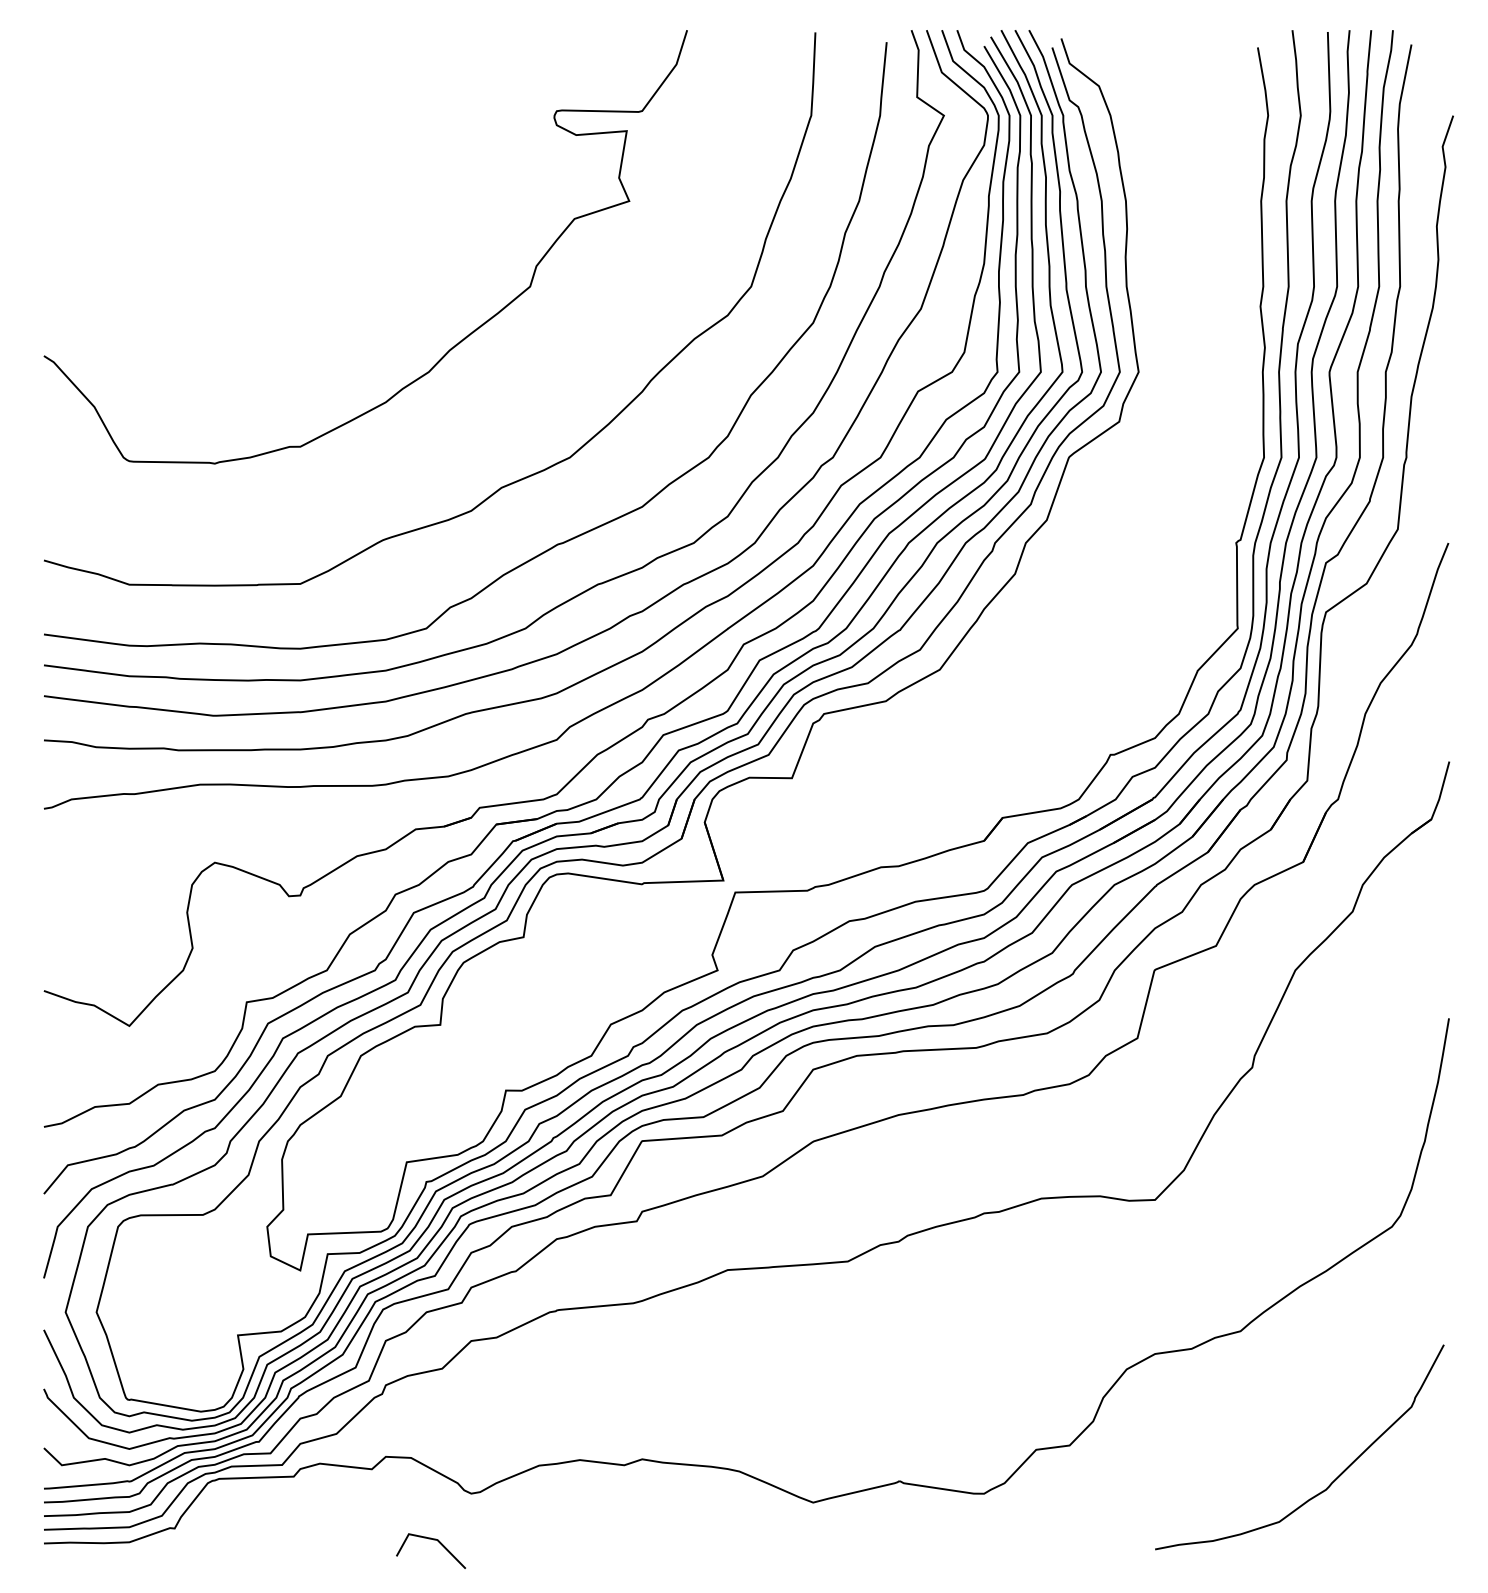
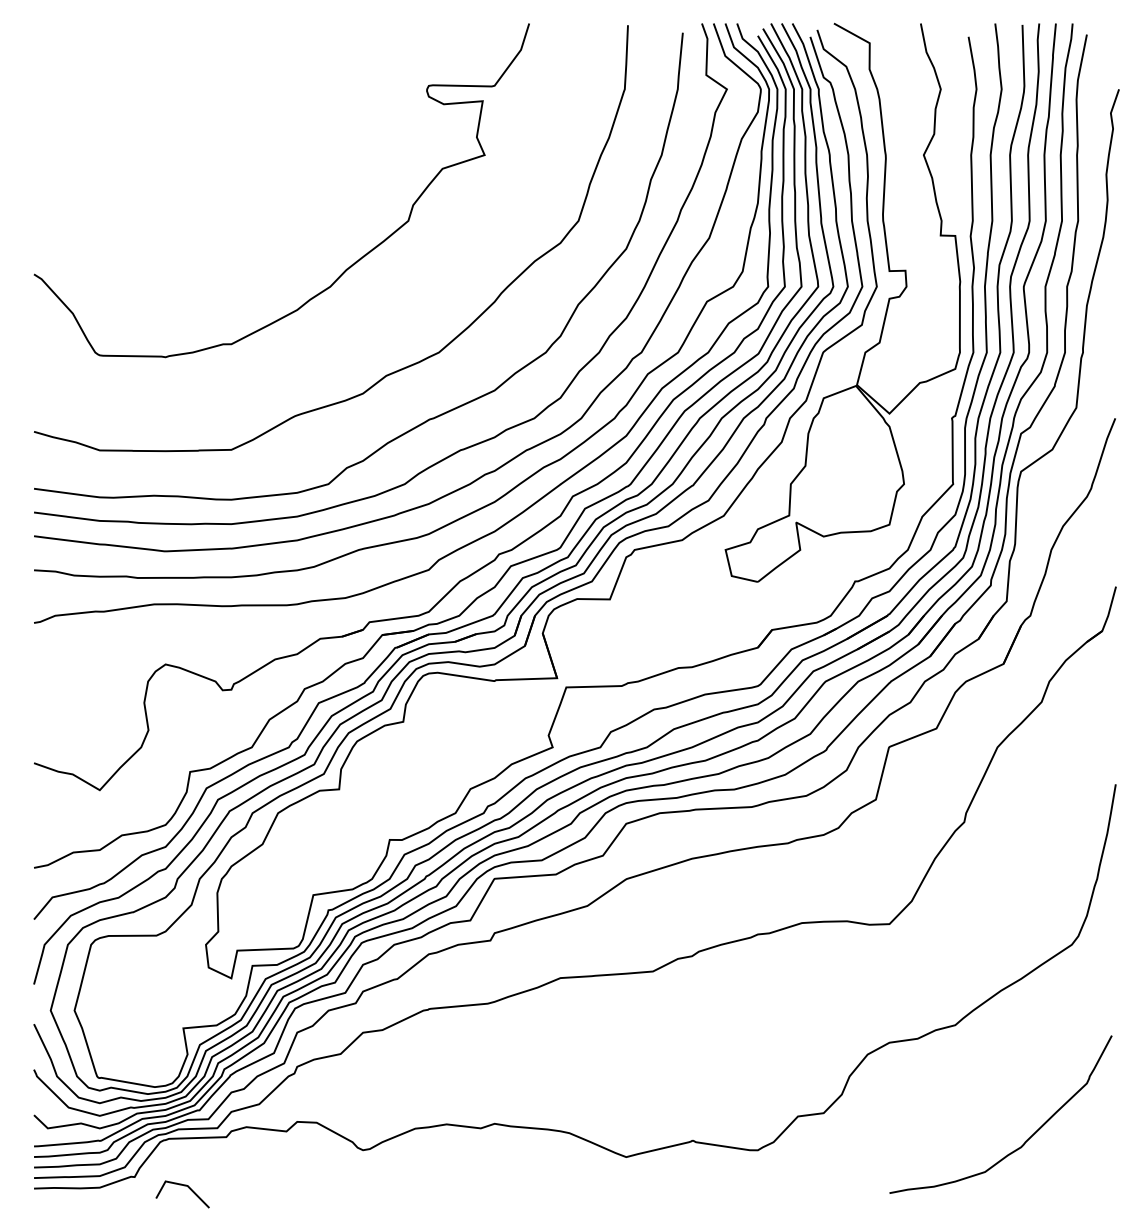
part: (1150, 402) -> (885, 310), added
line: (433, 1540) -> (184, 1186), moved

